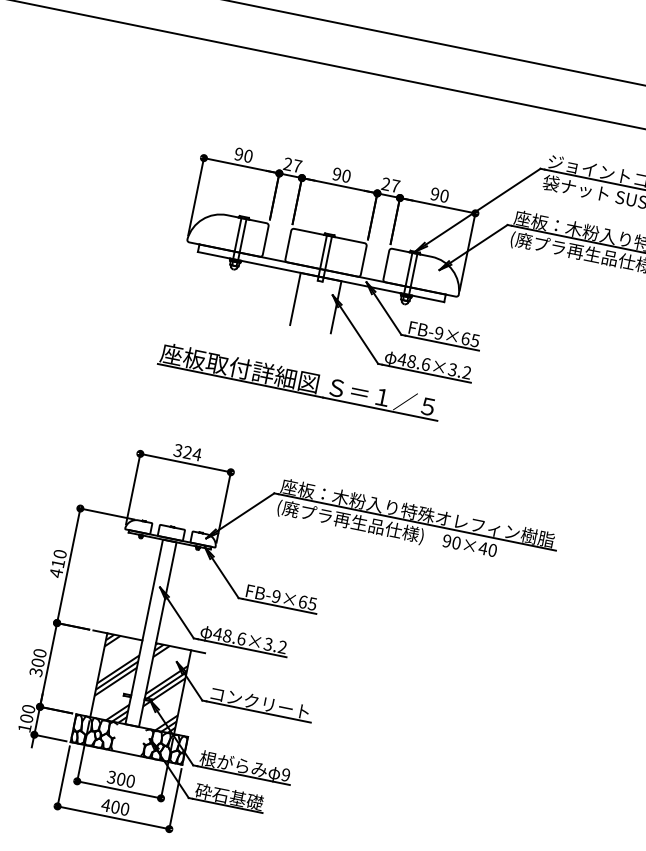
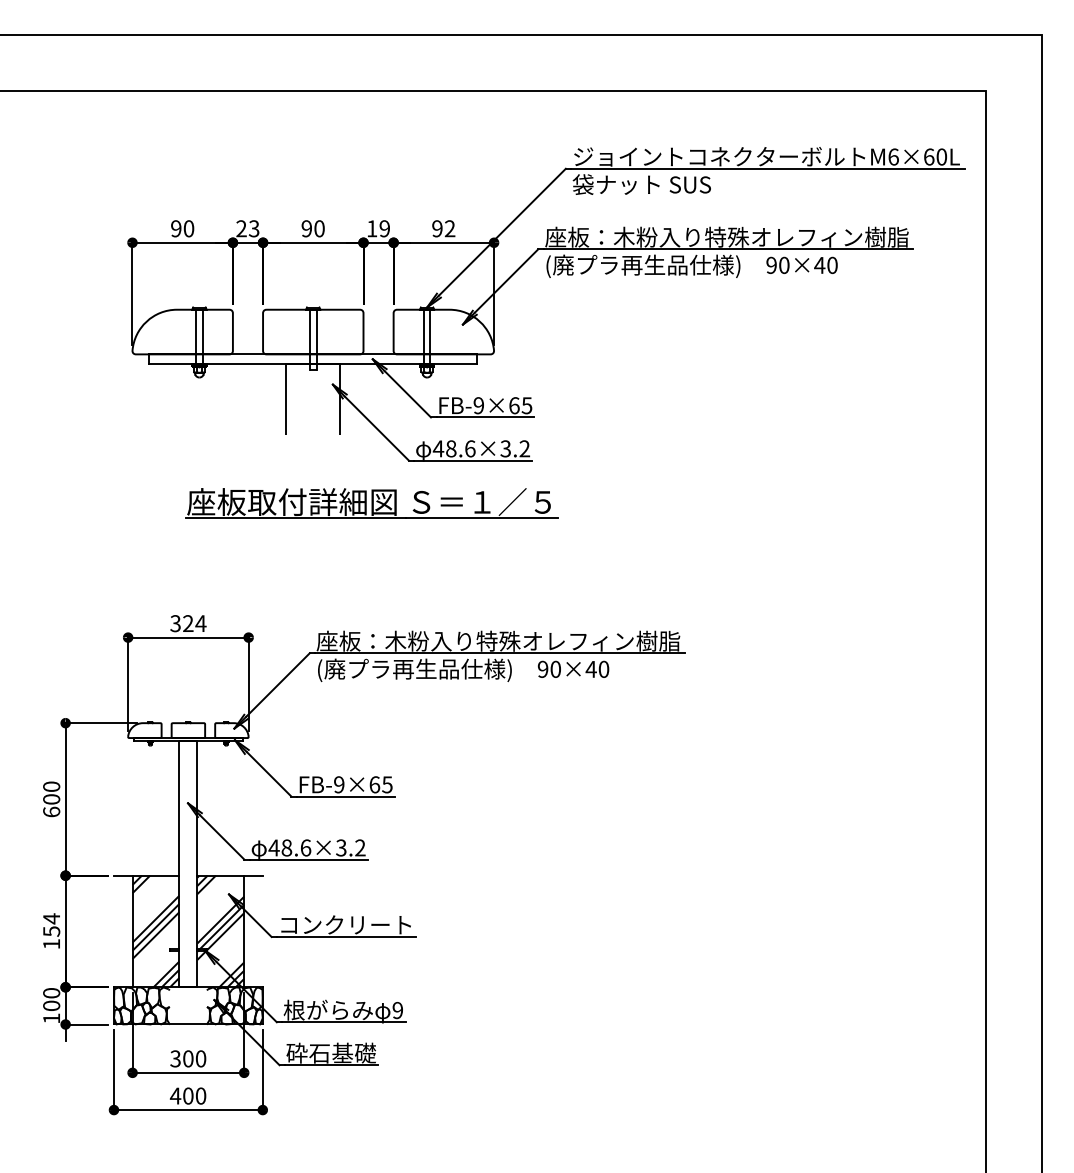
text: (296, 165) -> (253, 228), 27 -> 23
text: (390, 184) -> (378, 228), 27 -> 19
text: (444, 195) -> (449, 228), 90 -> 92
part: (299, 381) -> (371, 503), moved
text: (57, 568) -> (51, 805), 410 -> 600
text: (37, 662) -> (51, 931), 300 -> 154

